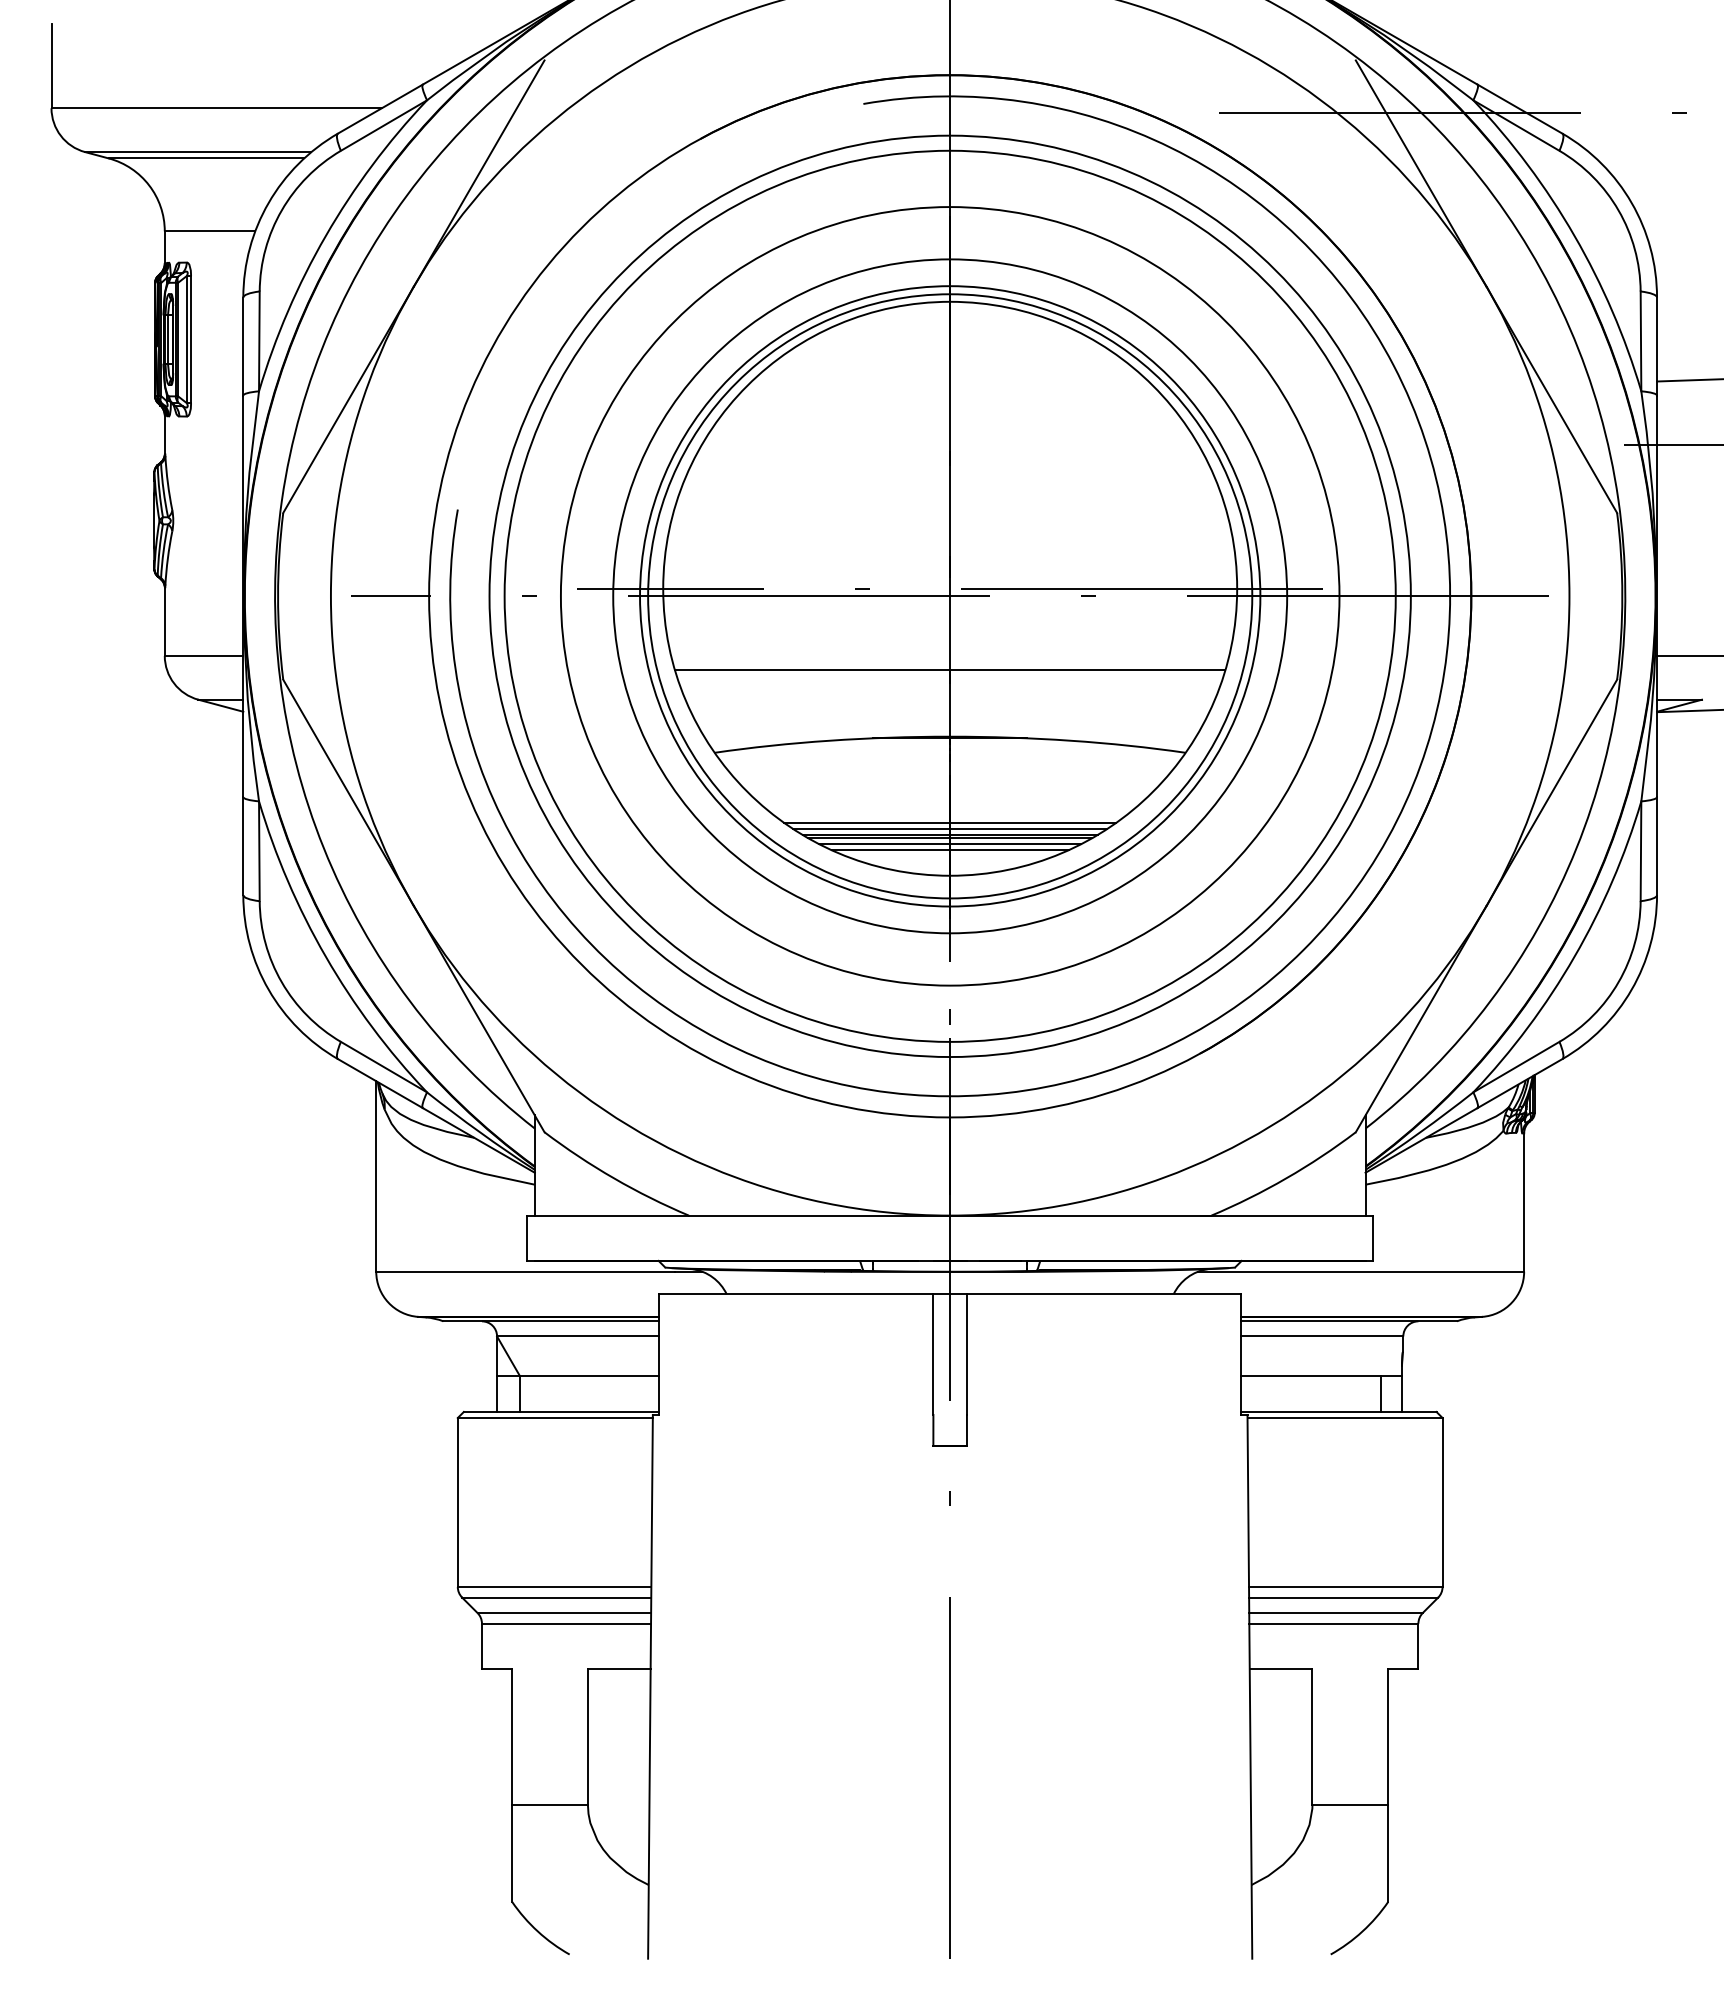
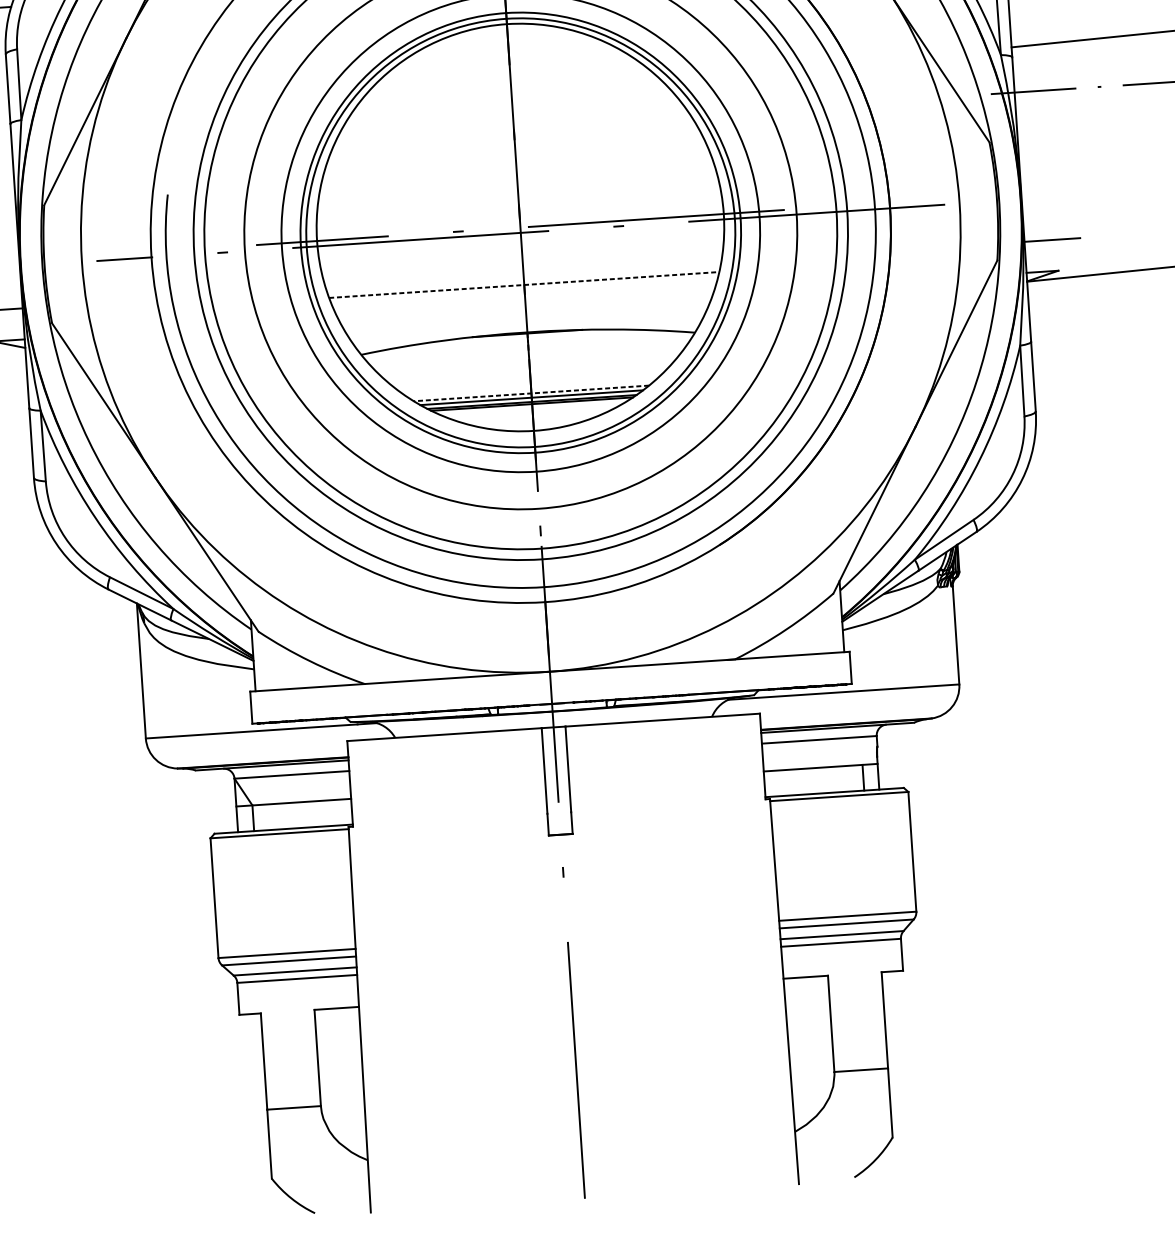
line: (950, 669) -> (524, 284), solid -> dashed
line: (950, 822) -> (531, 393), solid -> dashed
line: (950, 844) -> (532, 408), removed
line: (949, 850) -> (532, 413), removed

